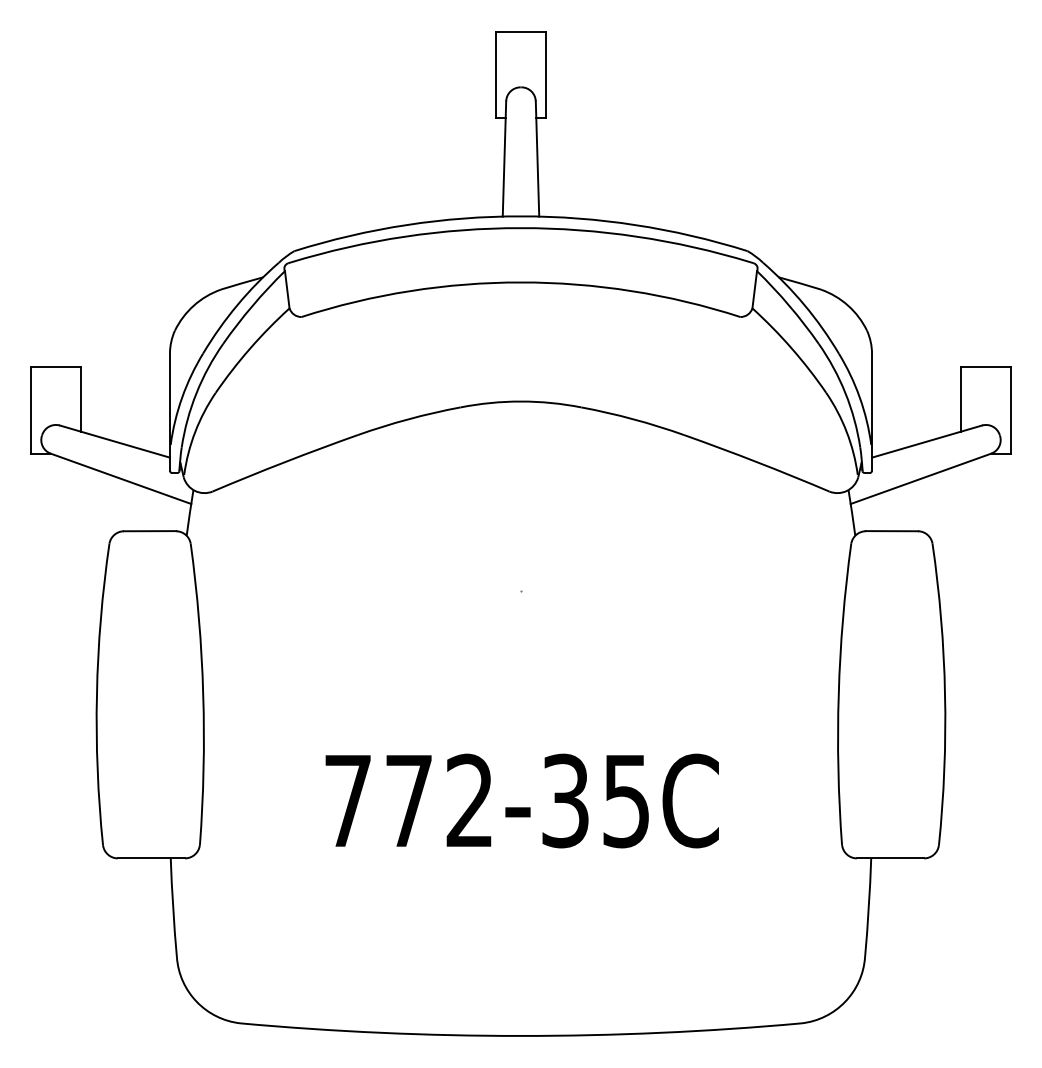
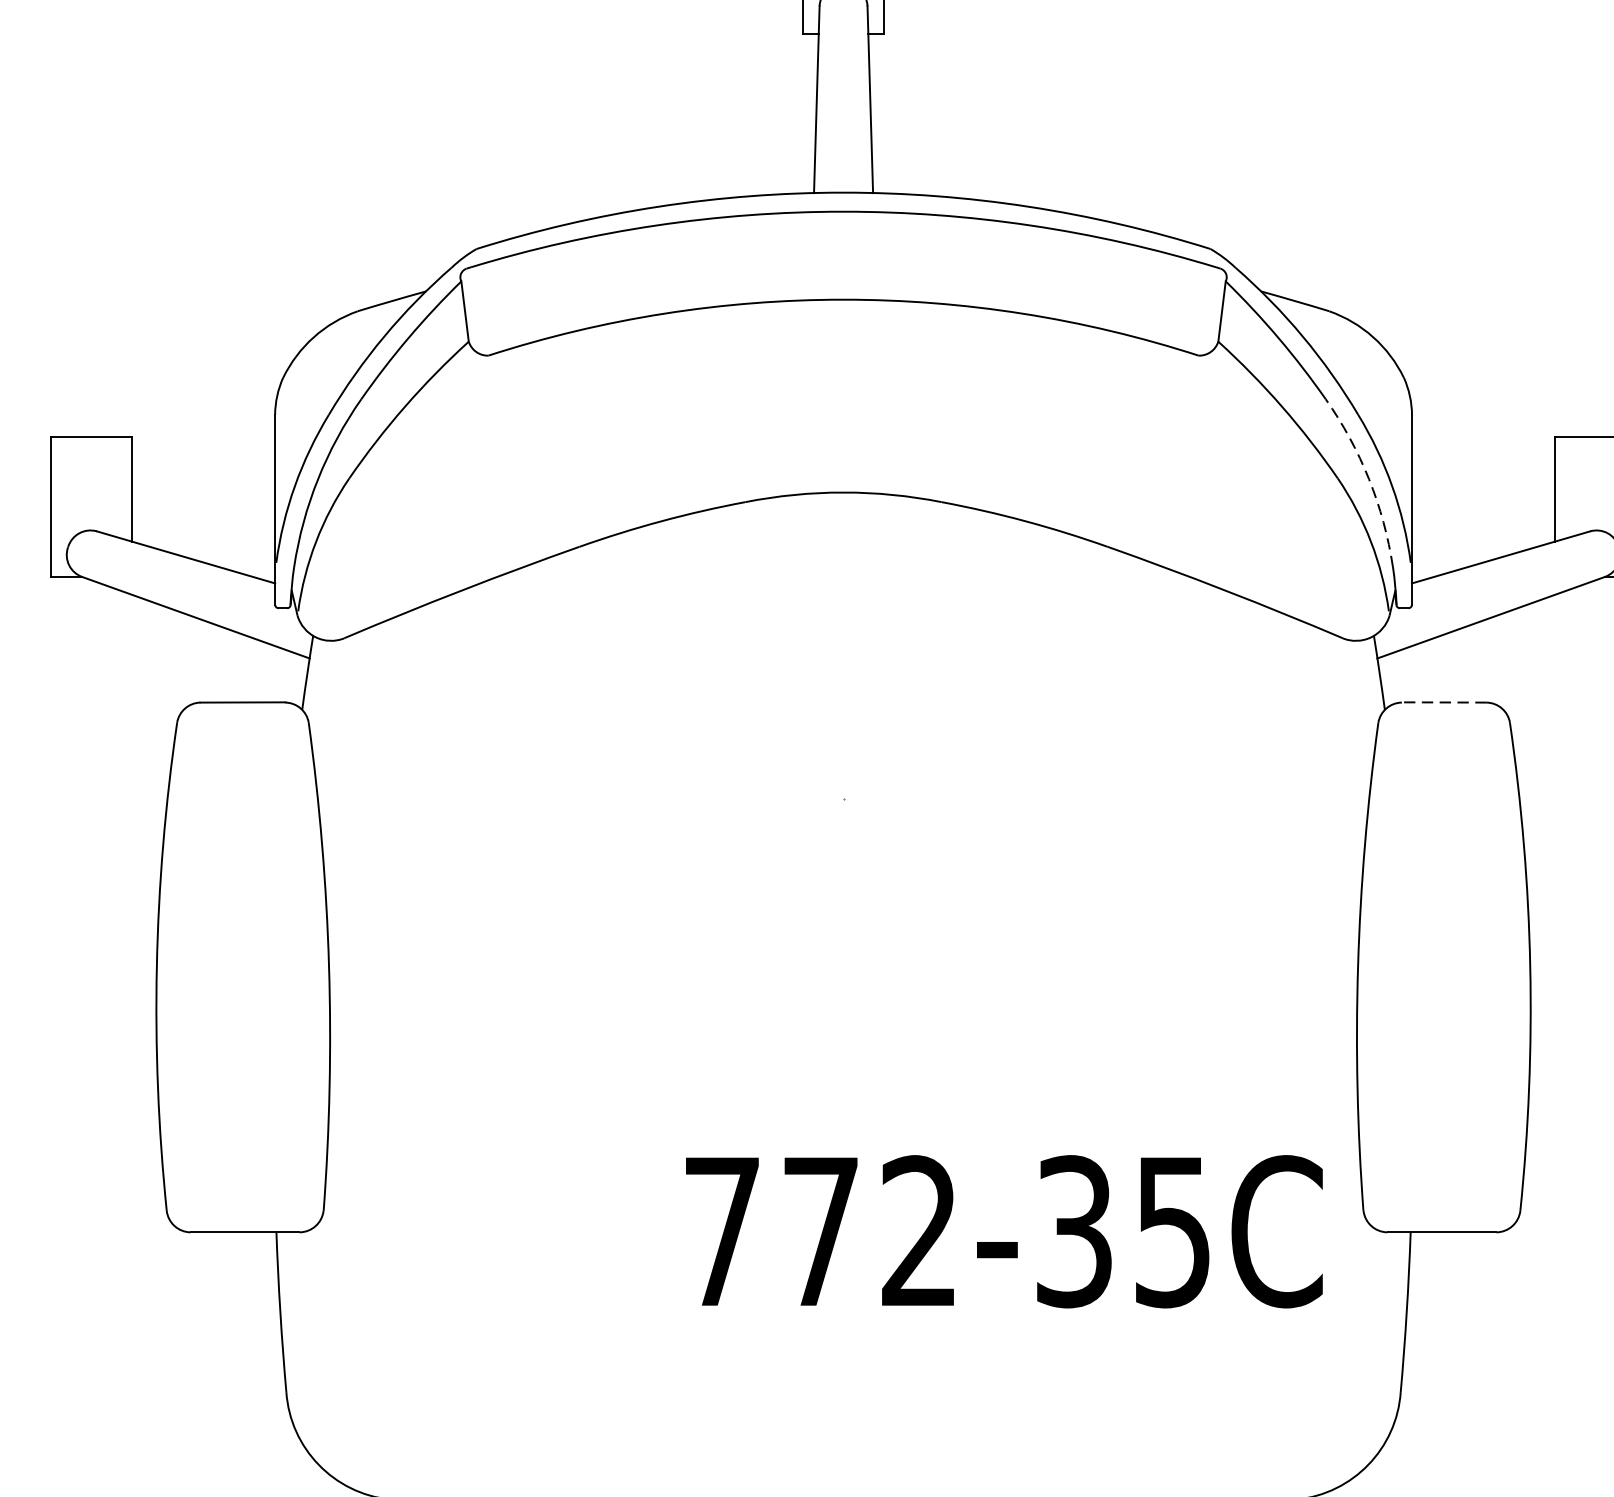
arc: (845, 393) -> (1369, 479), solid -> dashed
line: (891, 531) -> (1443, 702), solid -> dashed
text: (521, 800) -> (1003, 1230), moved

